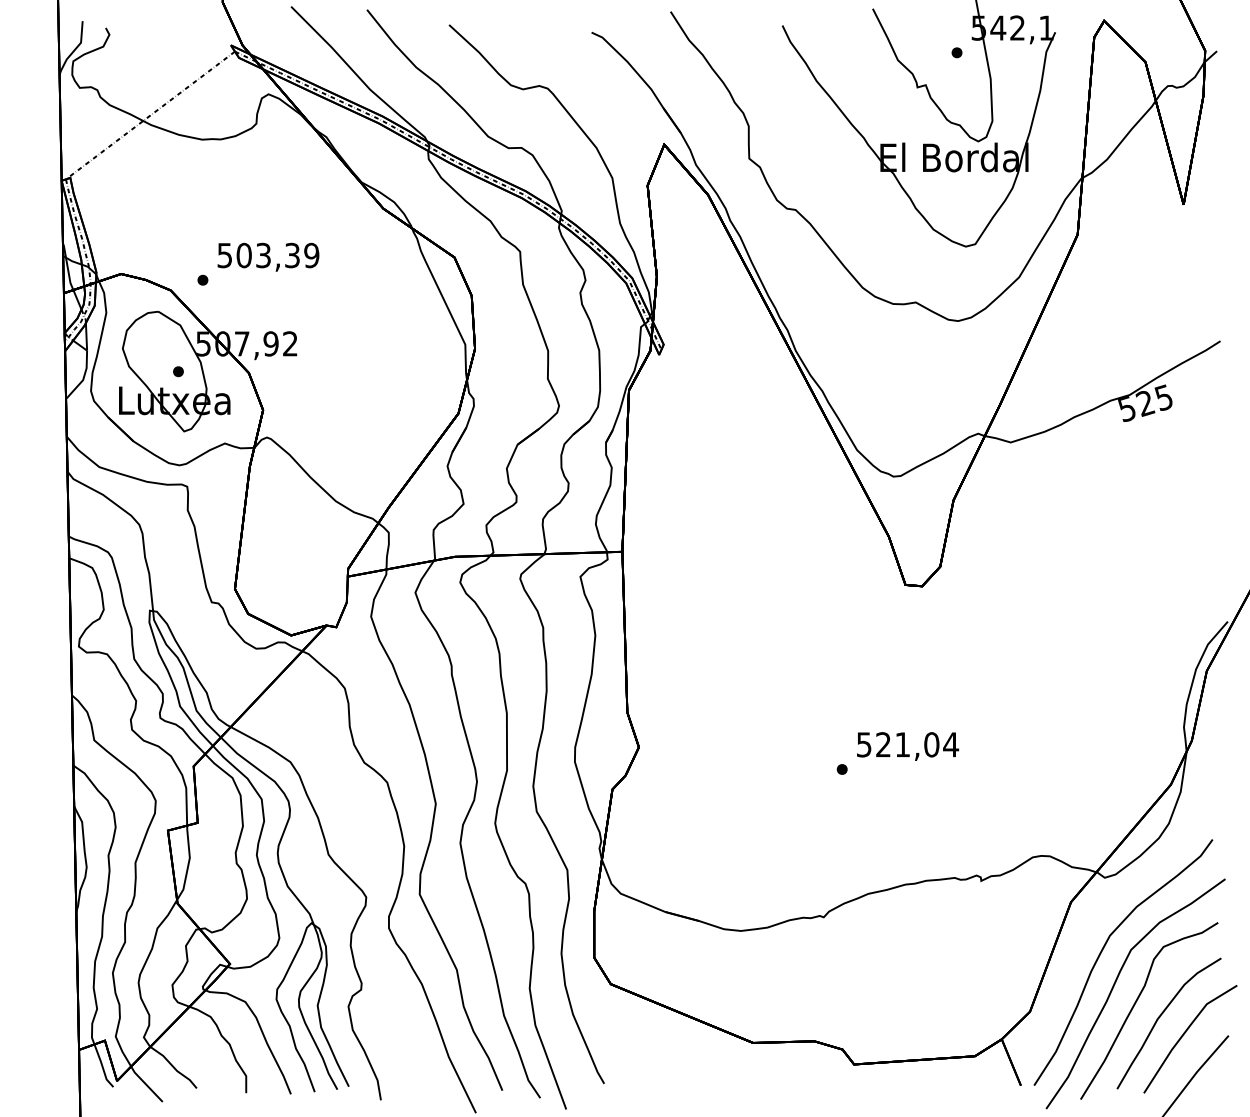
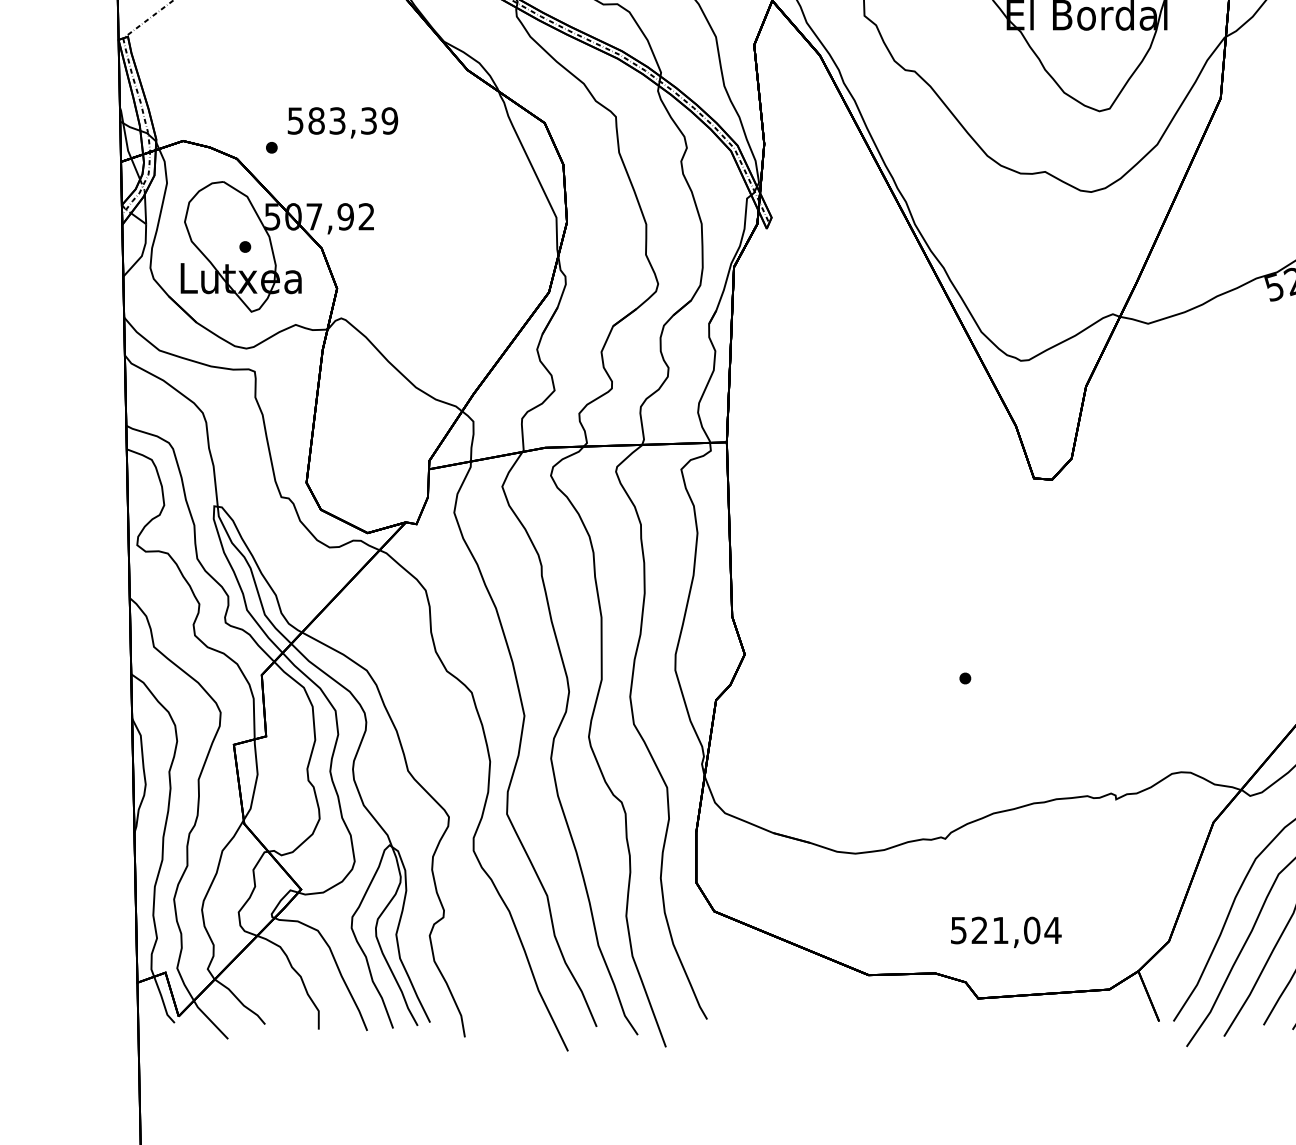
text: (243, 255) -> (315, 120), 503,39 -> 583,39
text: (908, 746) -> (1006, 932), moved

